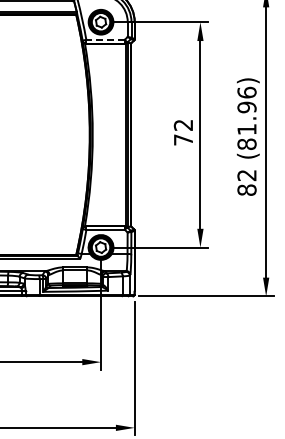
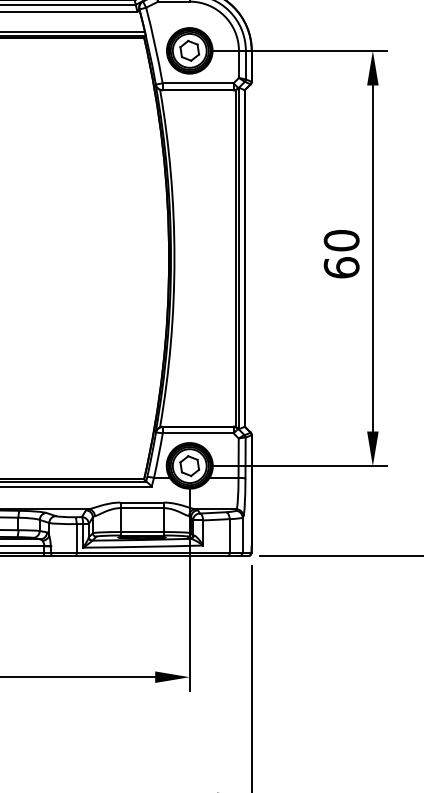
line: (105, 39) -> (197, 82), dashed -> solid
text: (183, 132) -> (341, 254), 72 -> 60

